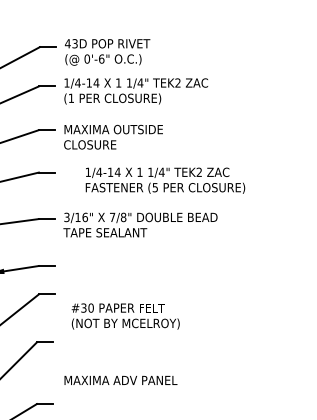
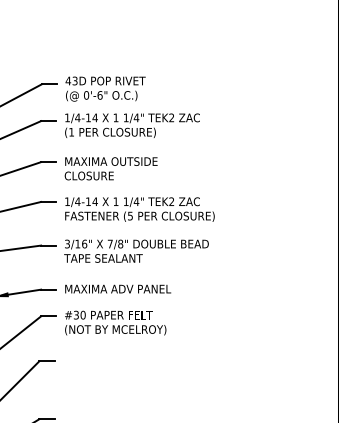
text: (164, 180) -> (139, 209), moved
text: (125, 315) -> (115, 322), moved
text: (121, 379) -> (118, 288), moved

